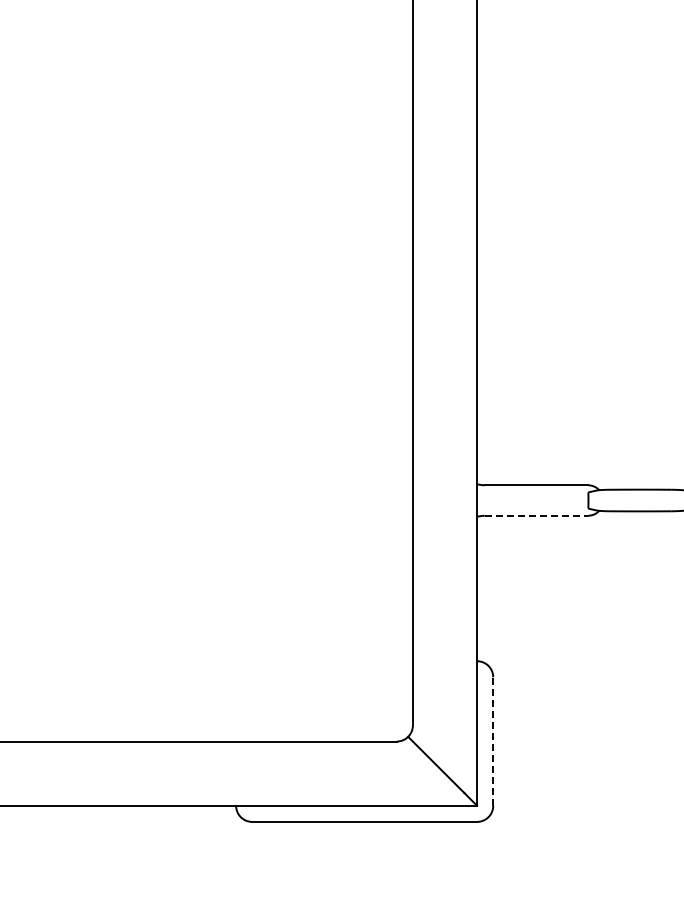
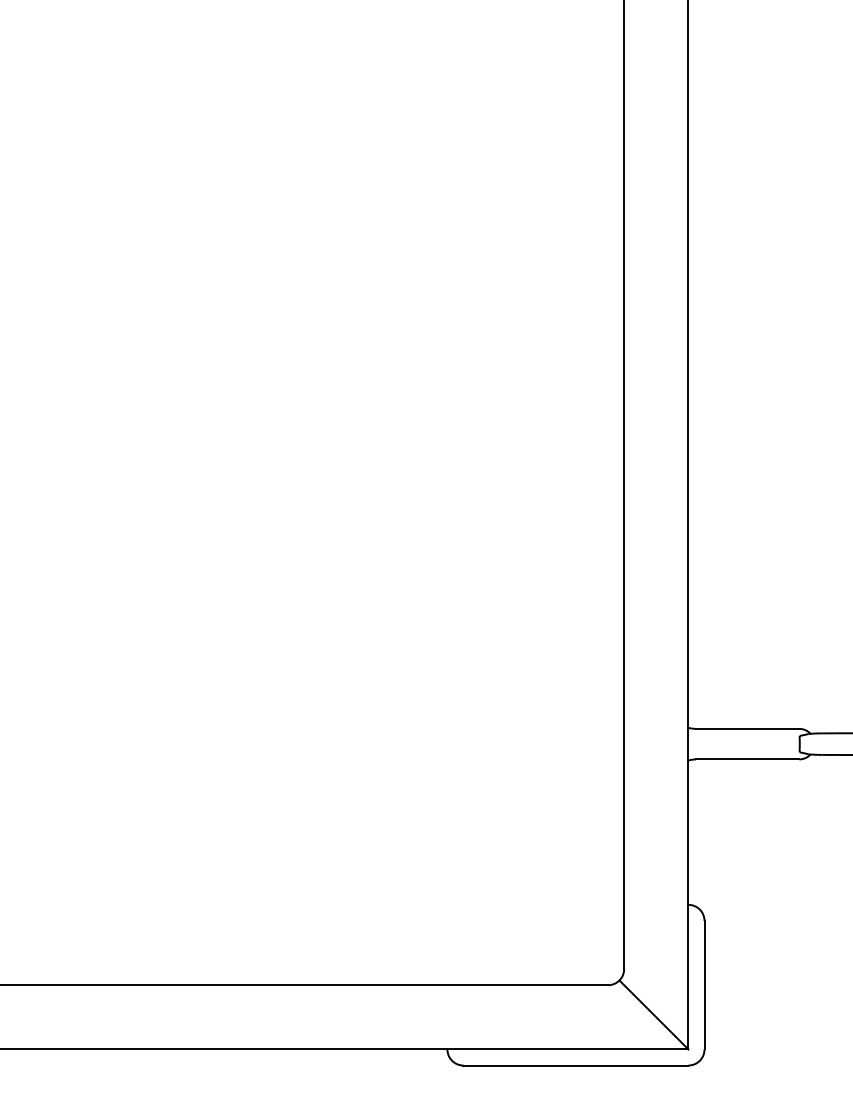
line: (536, 515) -> (747, 759), dashed -> solid
line: (493, 740) -> (704, 984), dashed -> solid

